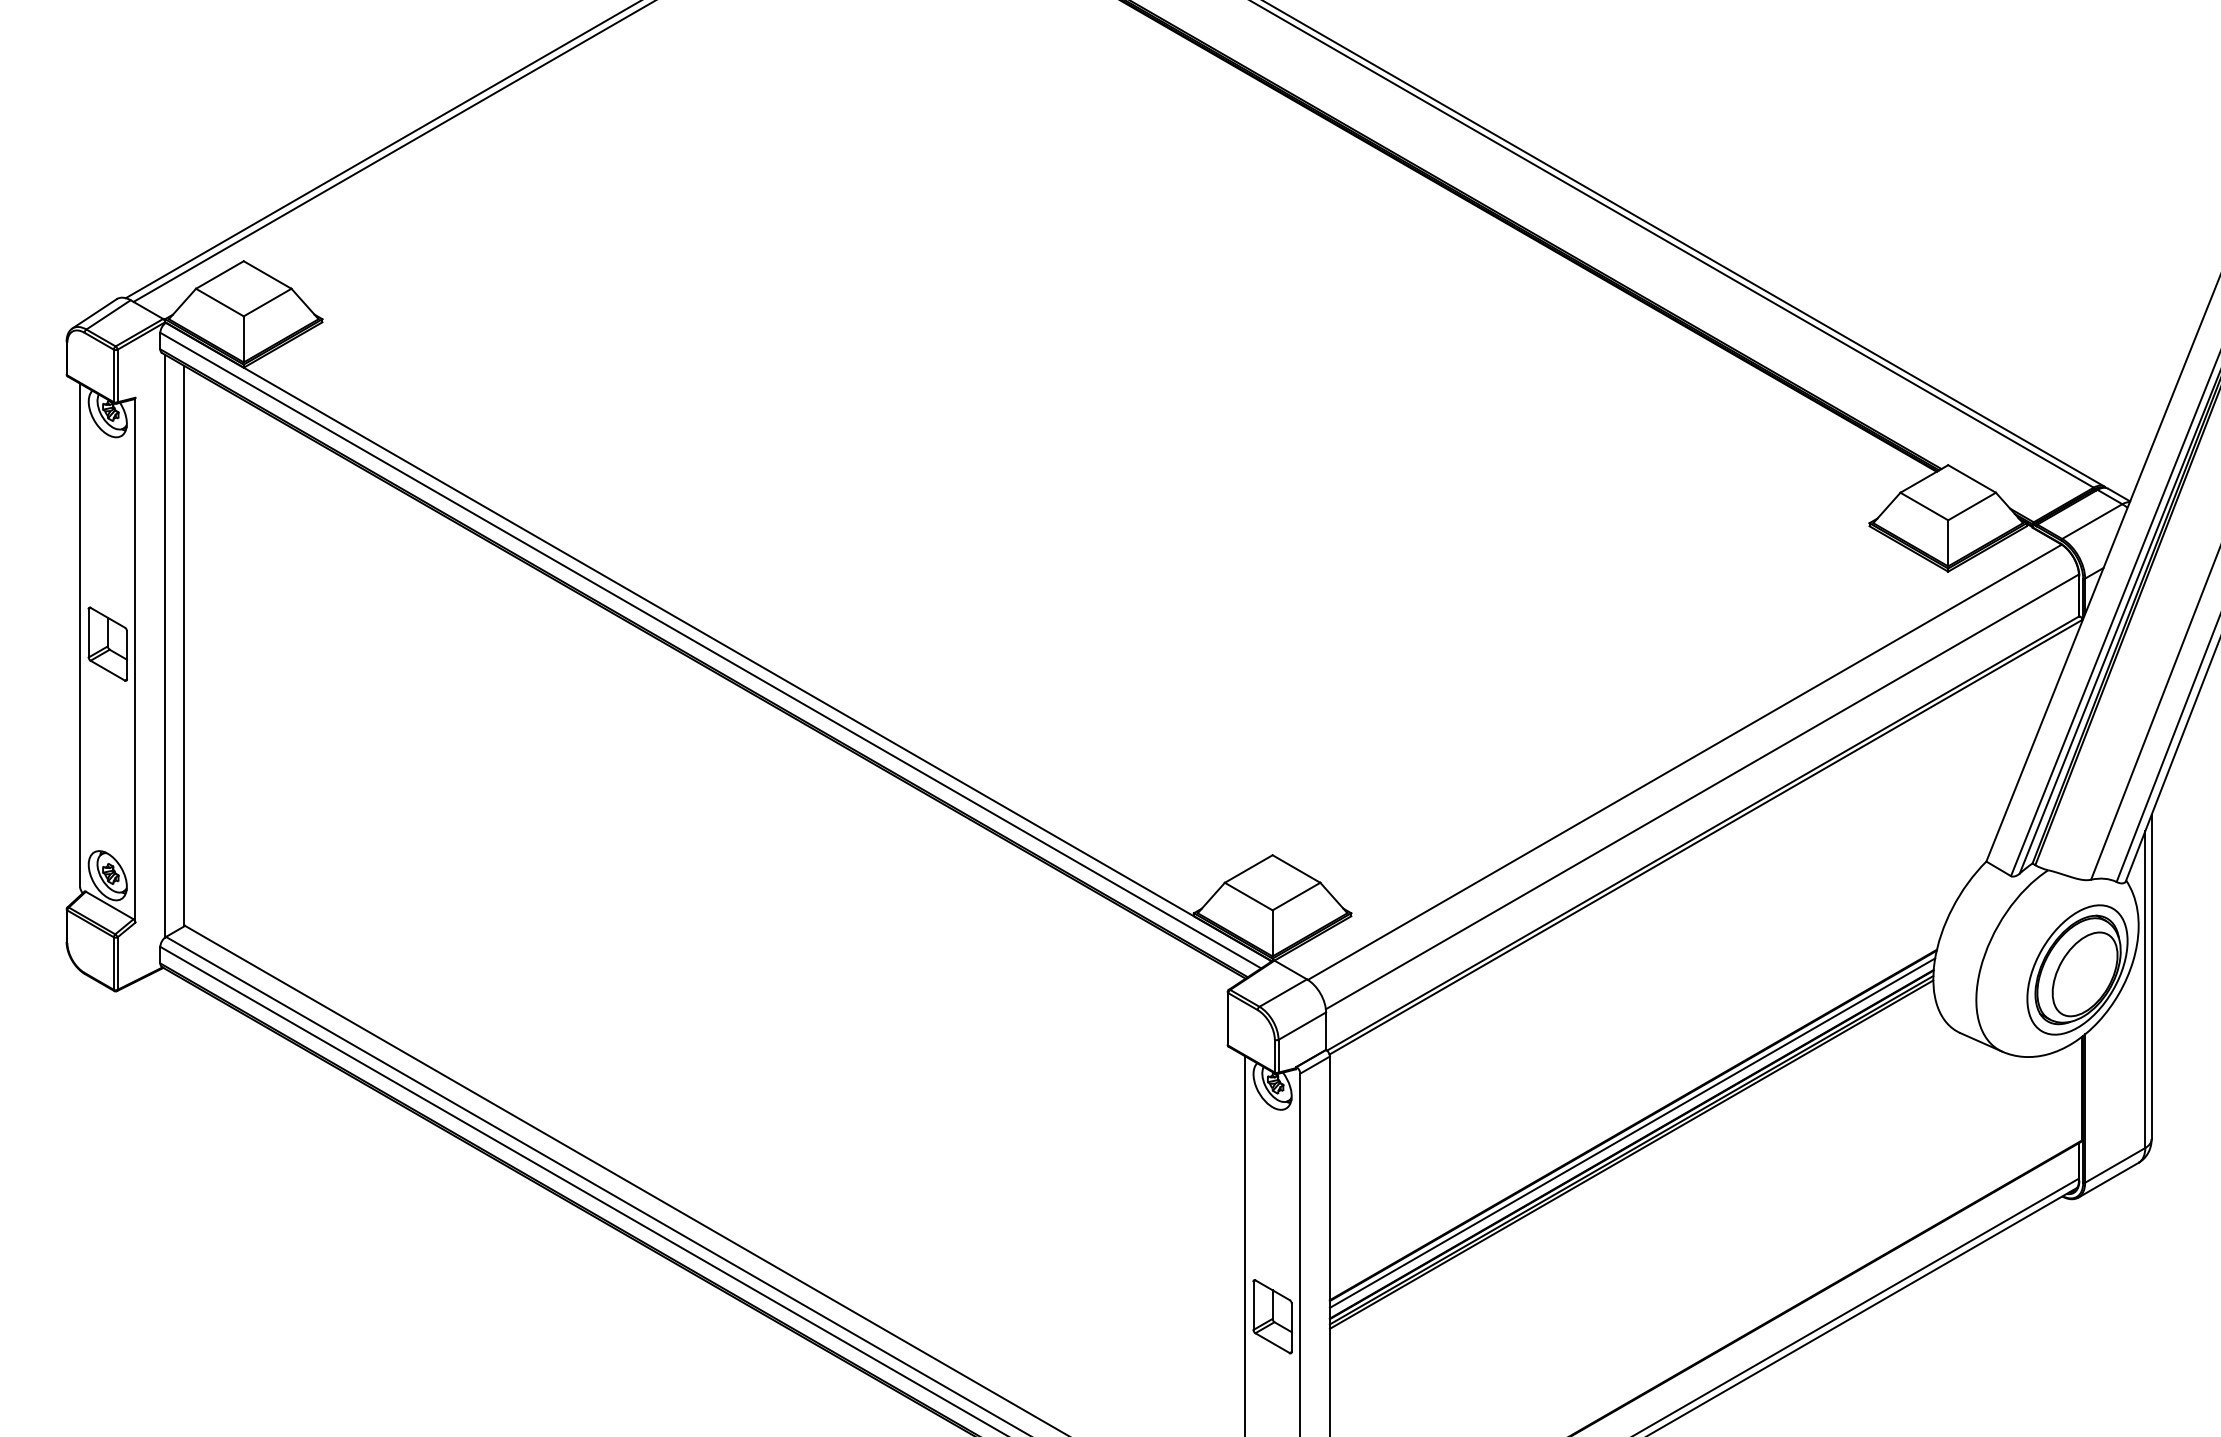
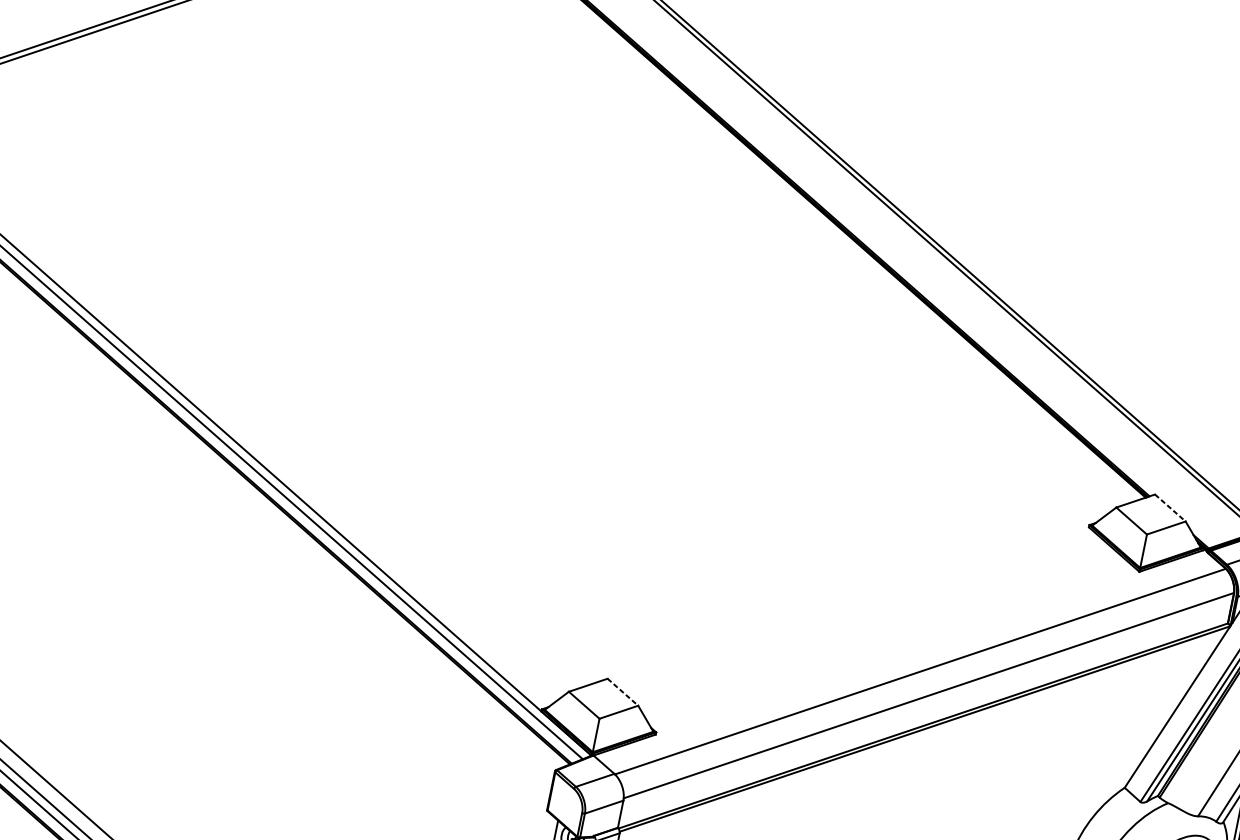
line: (1972, 478) -> (1170, 507), solid -> dashed
line: (1296, 869) -> (622, 692), solid -> dashed

